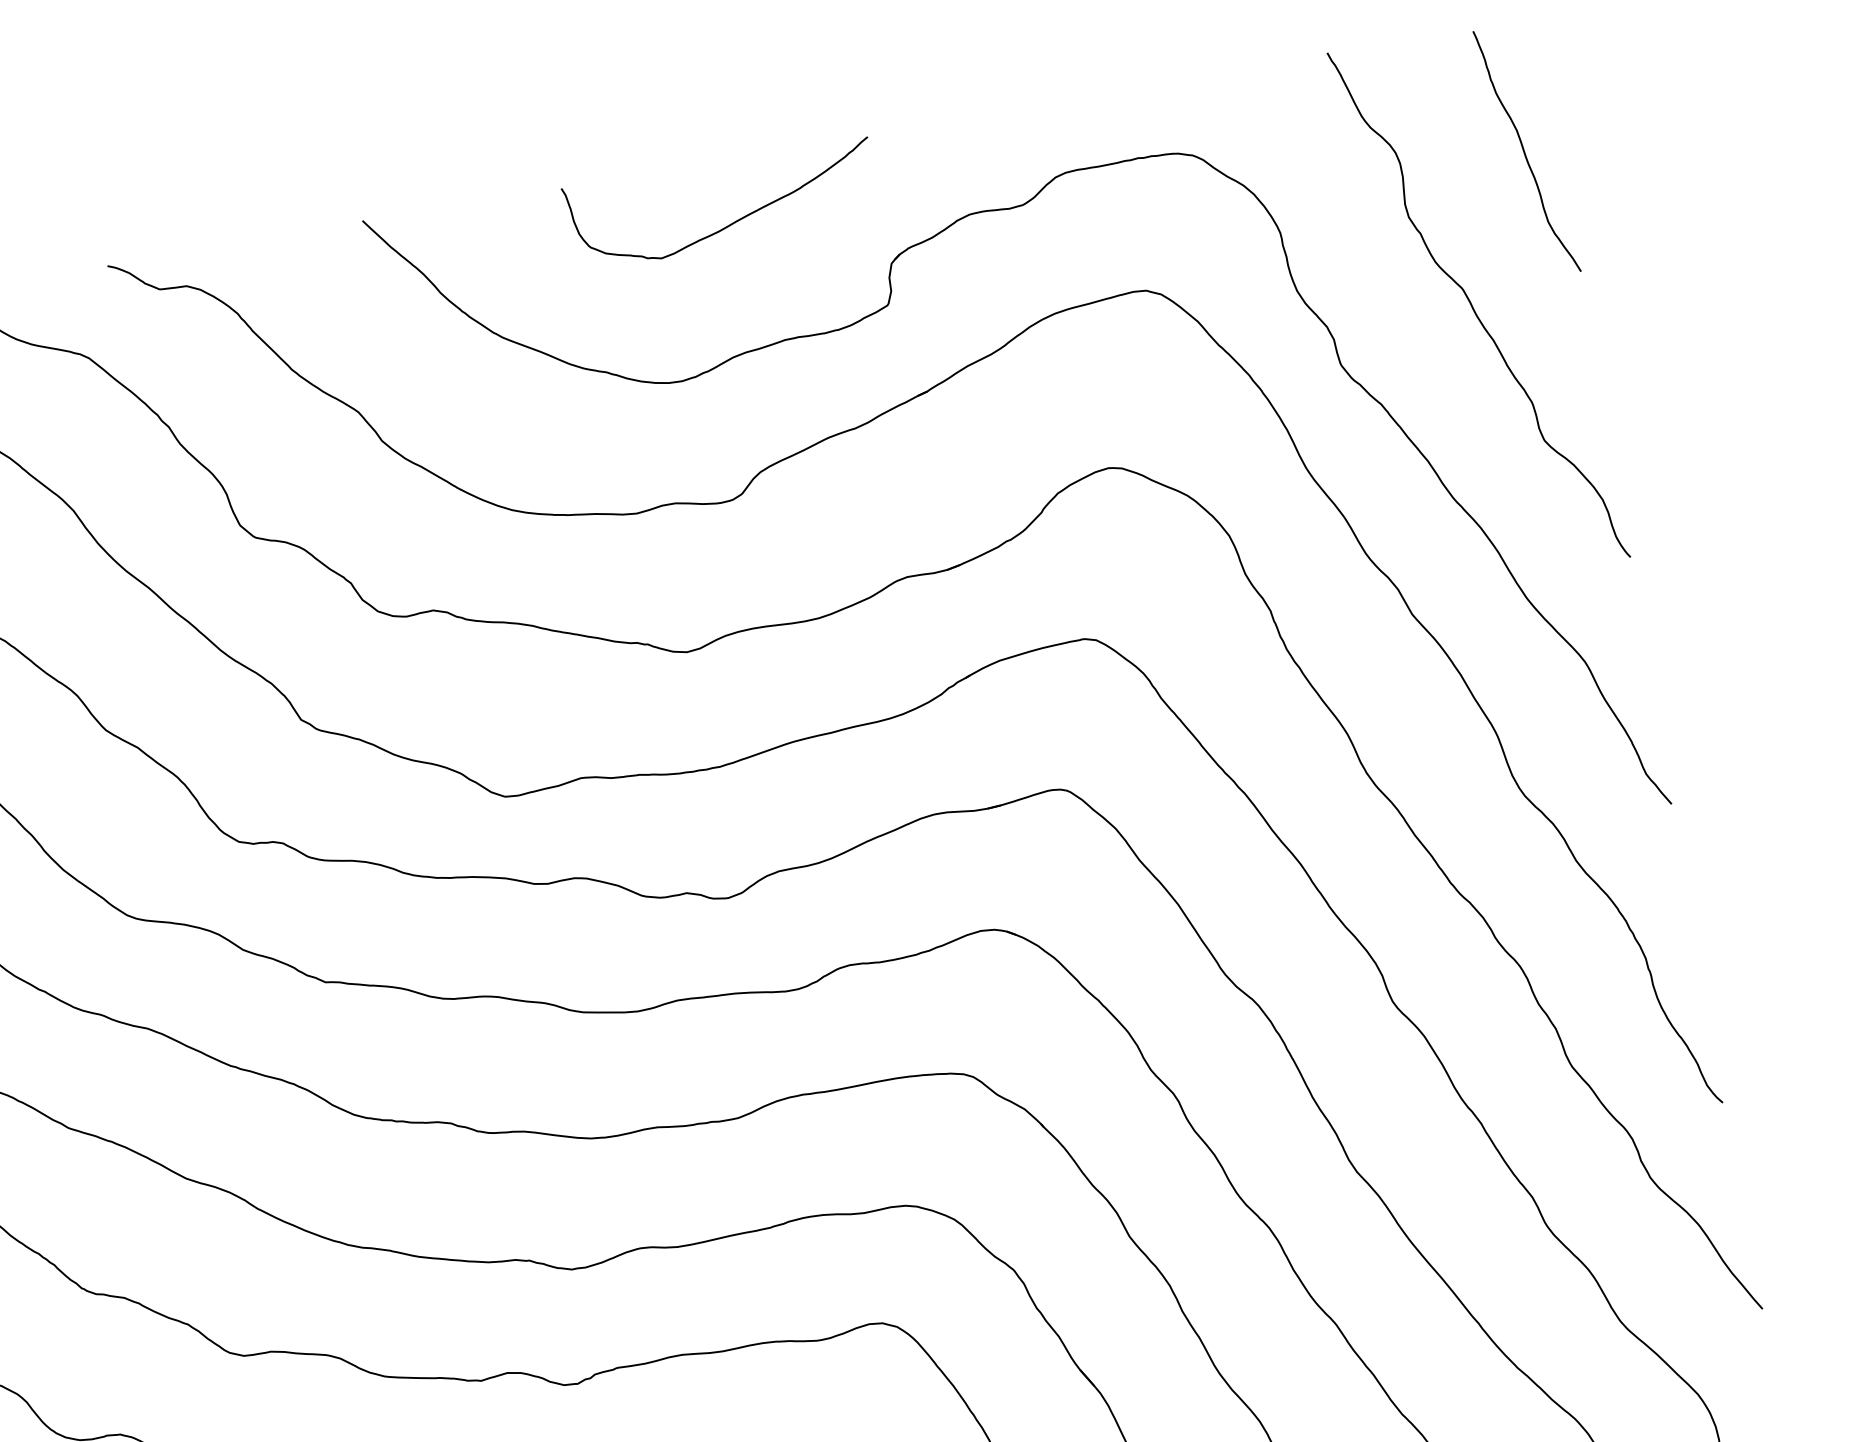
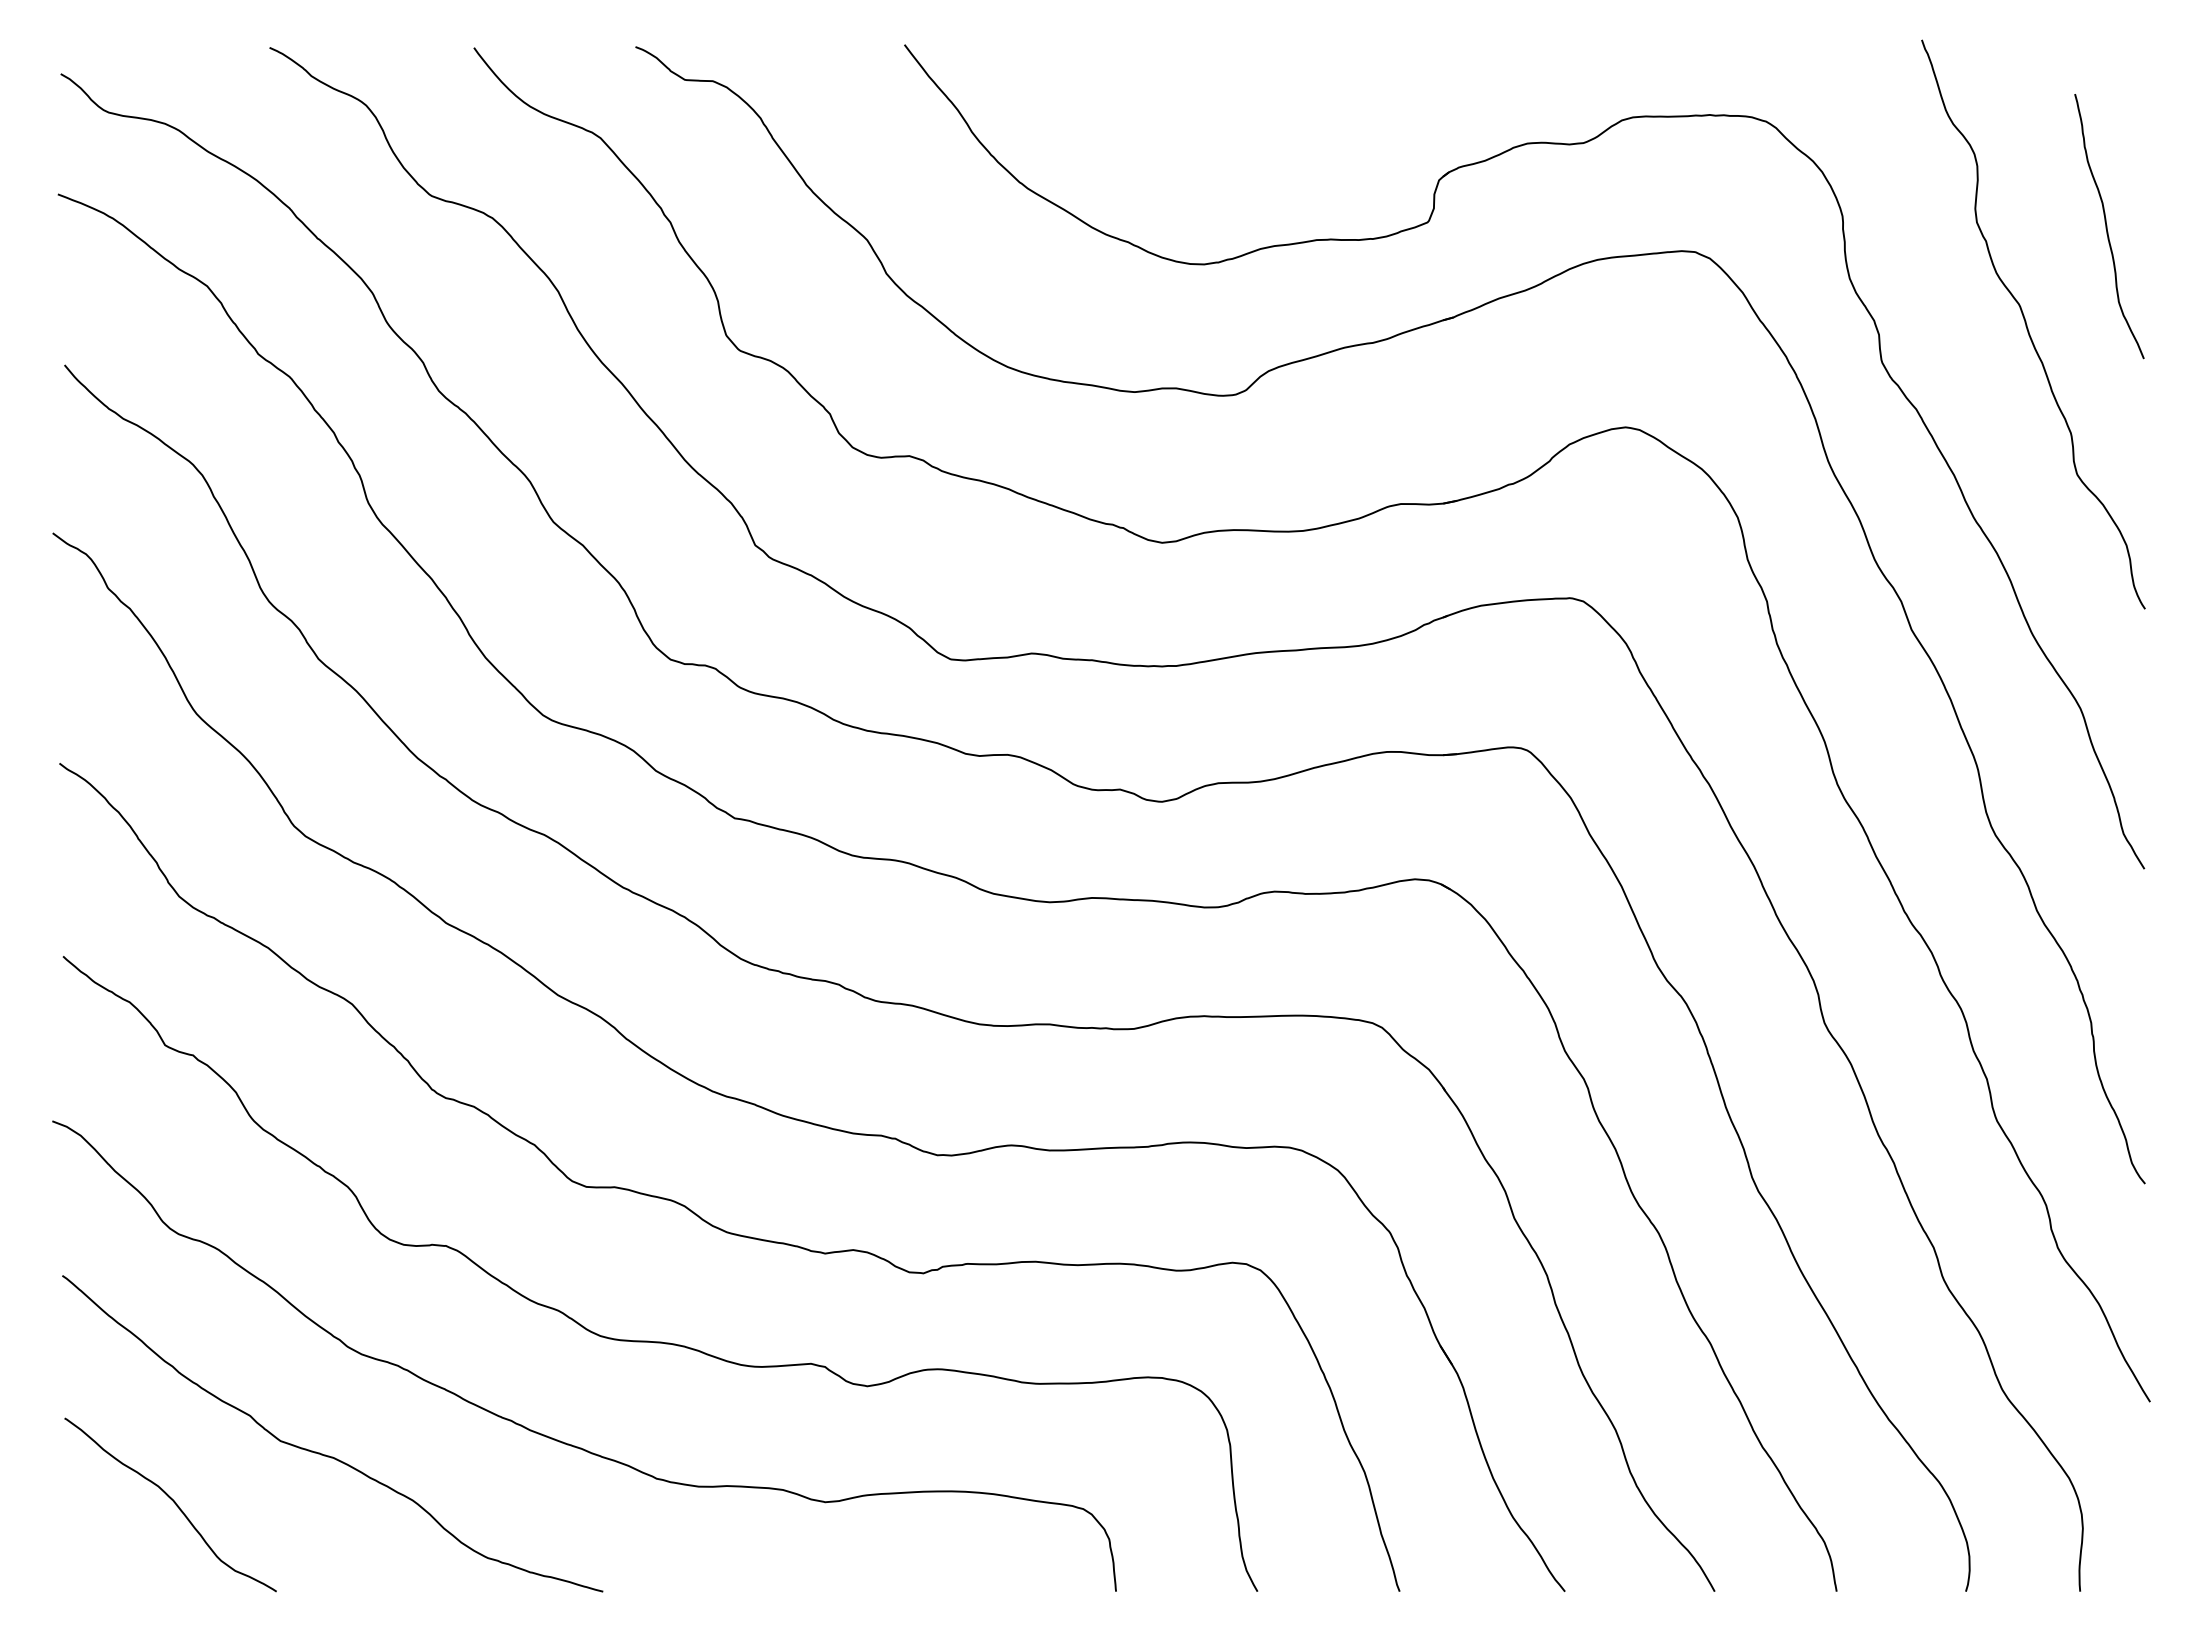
curve: (1525, 151) -> (2107, 226), moved
curve: (730, 223) -> (1280, 111), removed

